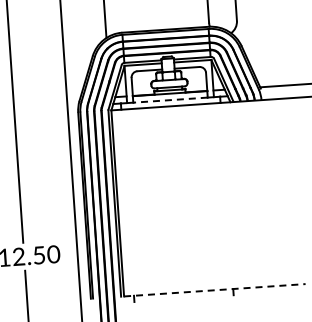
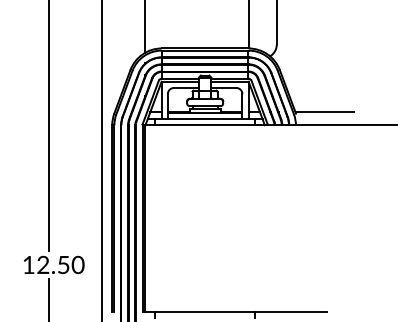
line: (169, 100) -> (204, 119), dashed -> solid
line: (214, 290) -> (236, 311), dashed -> solid

